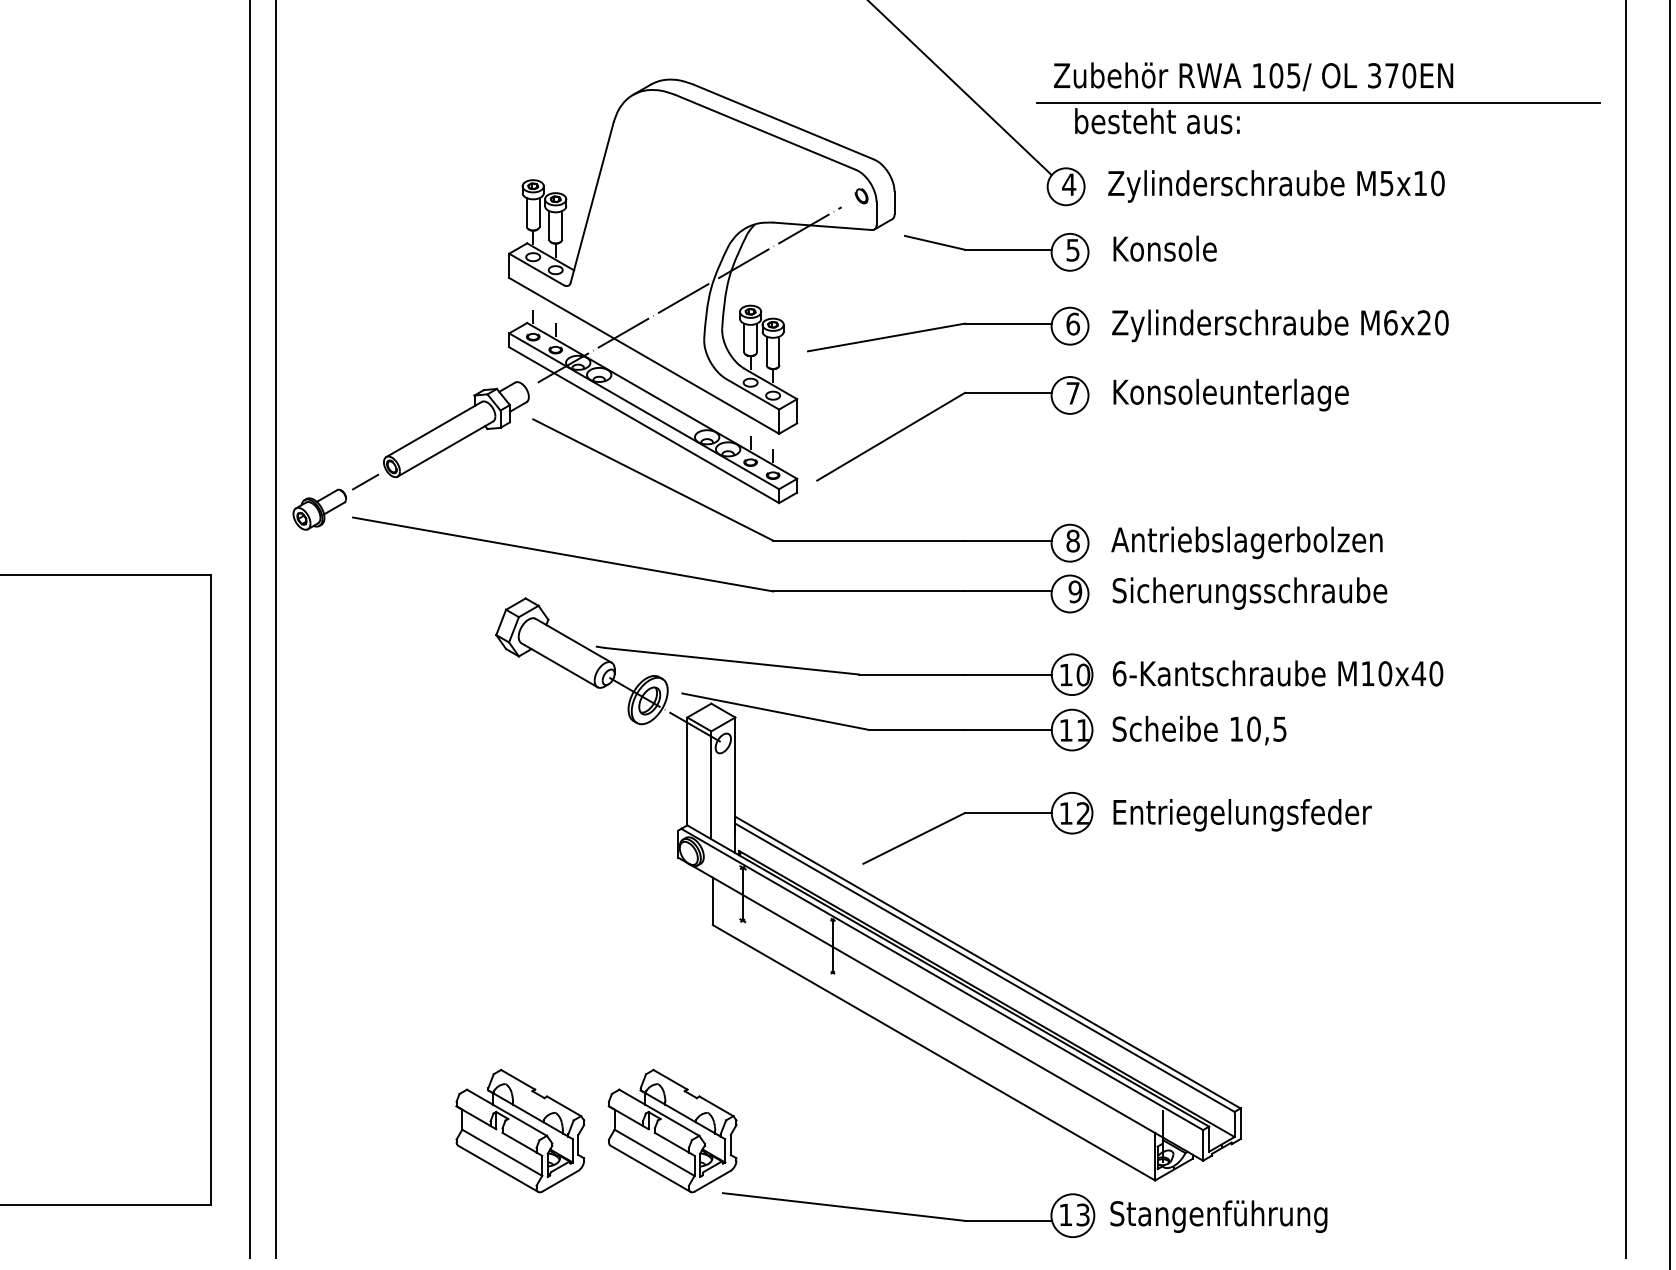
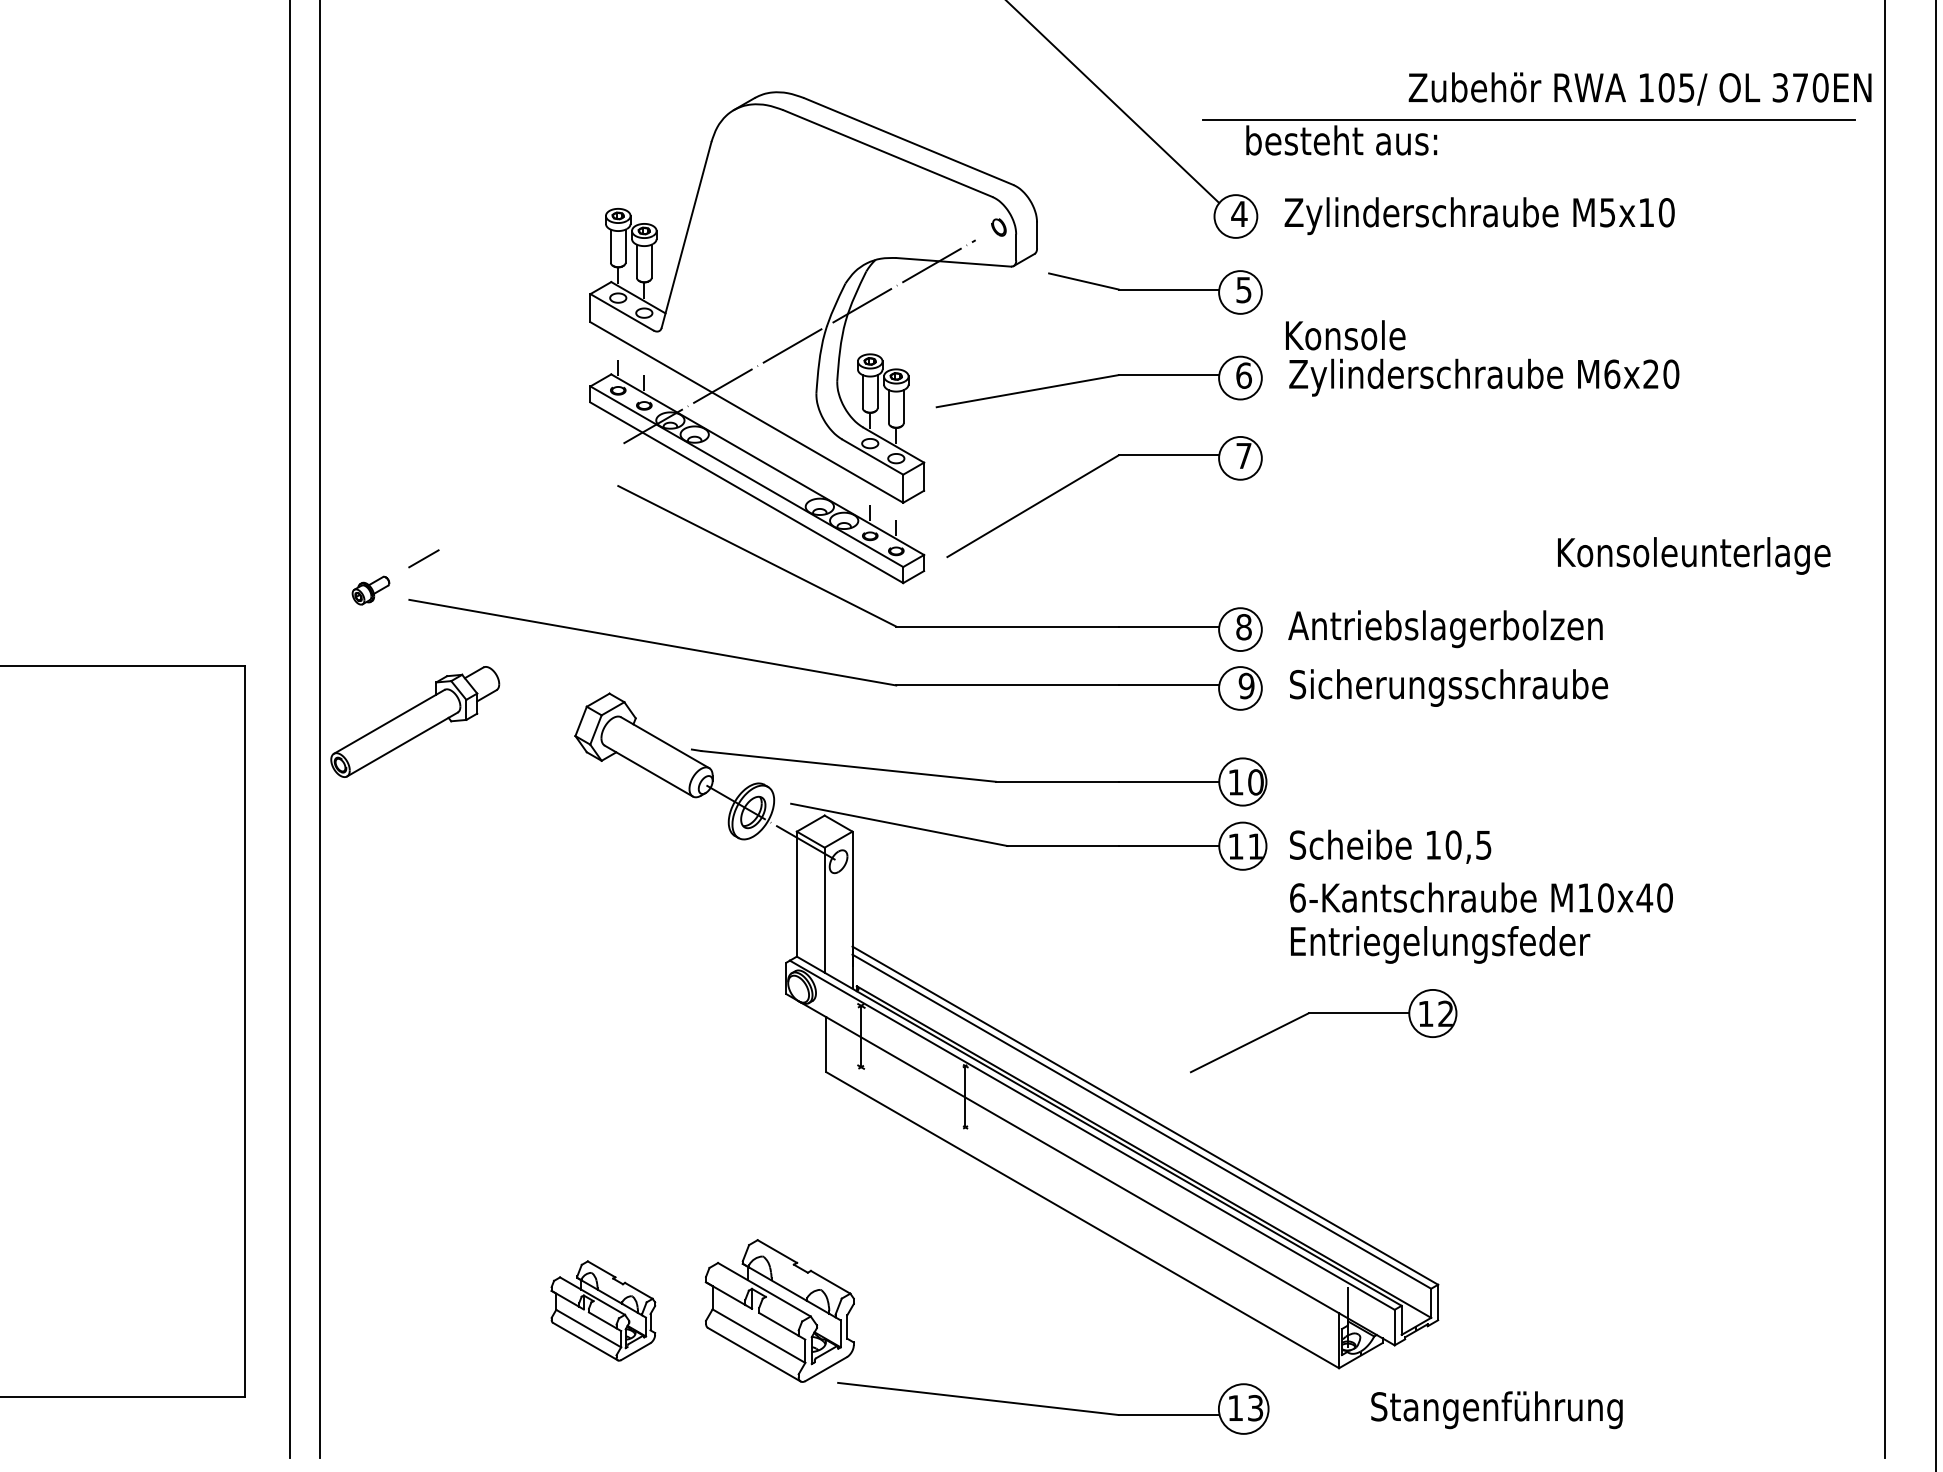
text: (1253, 76) -> (1639, 88), moved
text: (1165, 248) -> (1345, 335), moved
text: (1231, 394) -> (1694, 555), moved
part: (456, 429) -> (415, 721), moved
part: (319, 509) -> (370, 590), size x0.6
text: (1278, 673) -> (1481, 897), moved
part: (977, 813) -> (1323, 1013), moved
part: (520, 1130) -> (603, 1310), size x0.7
text: (1218, 1216) -> (1496, 1410), moved

